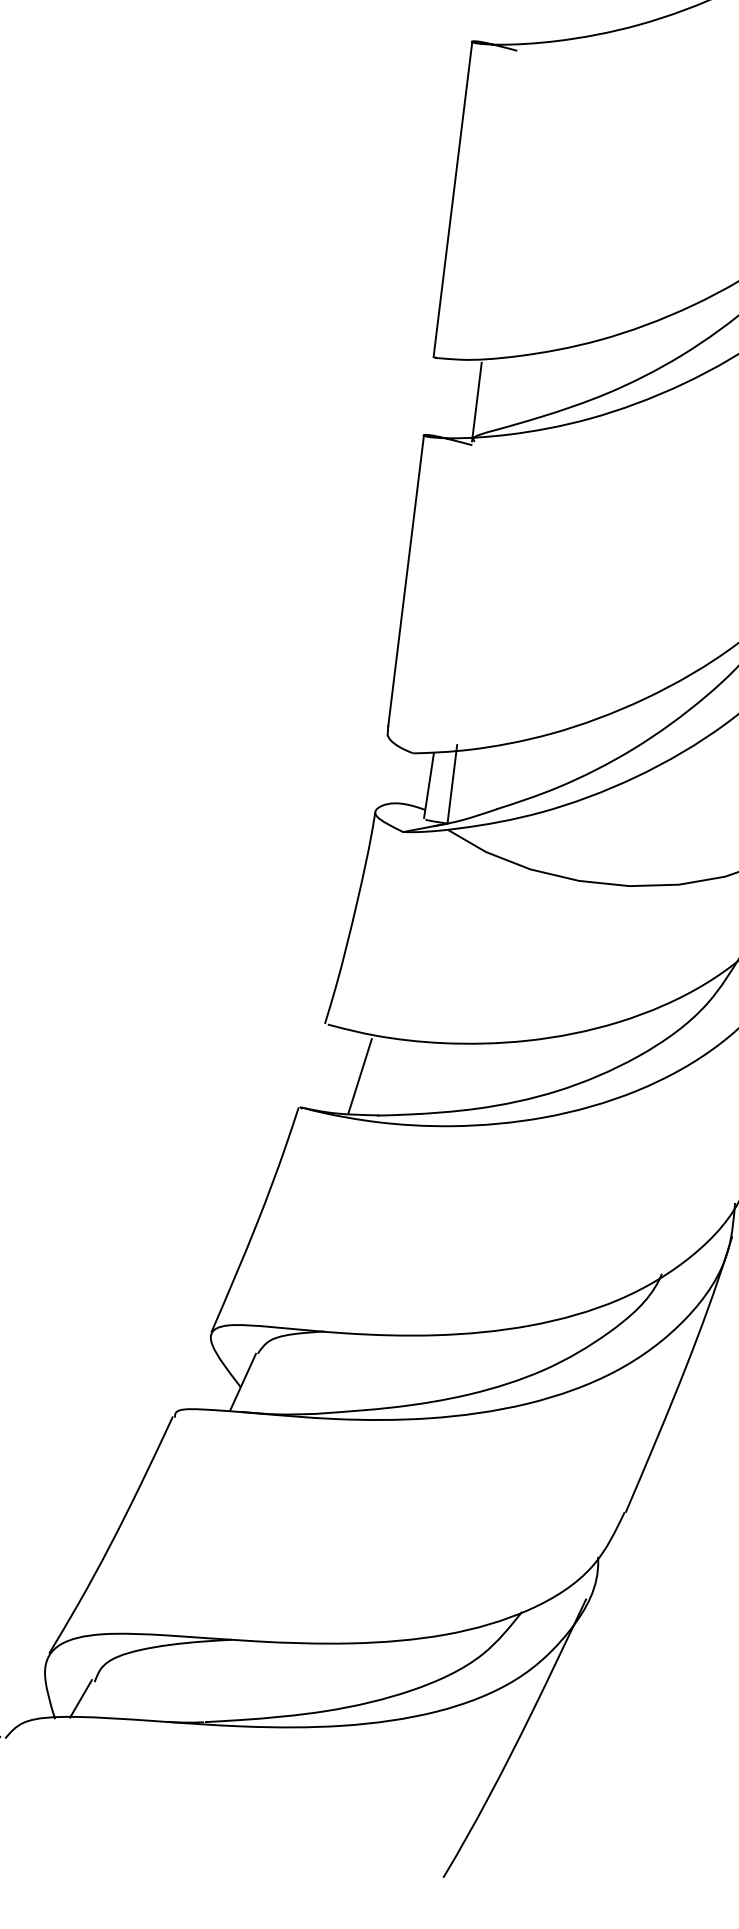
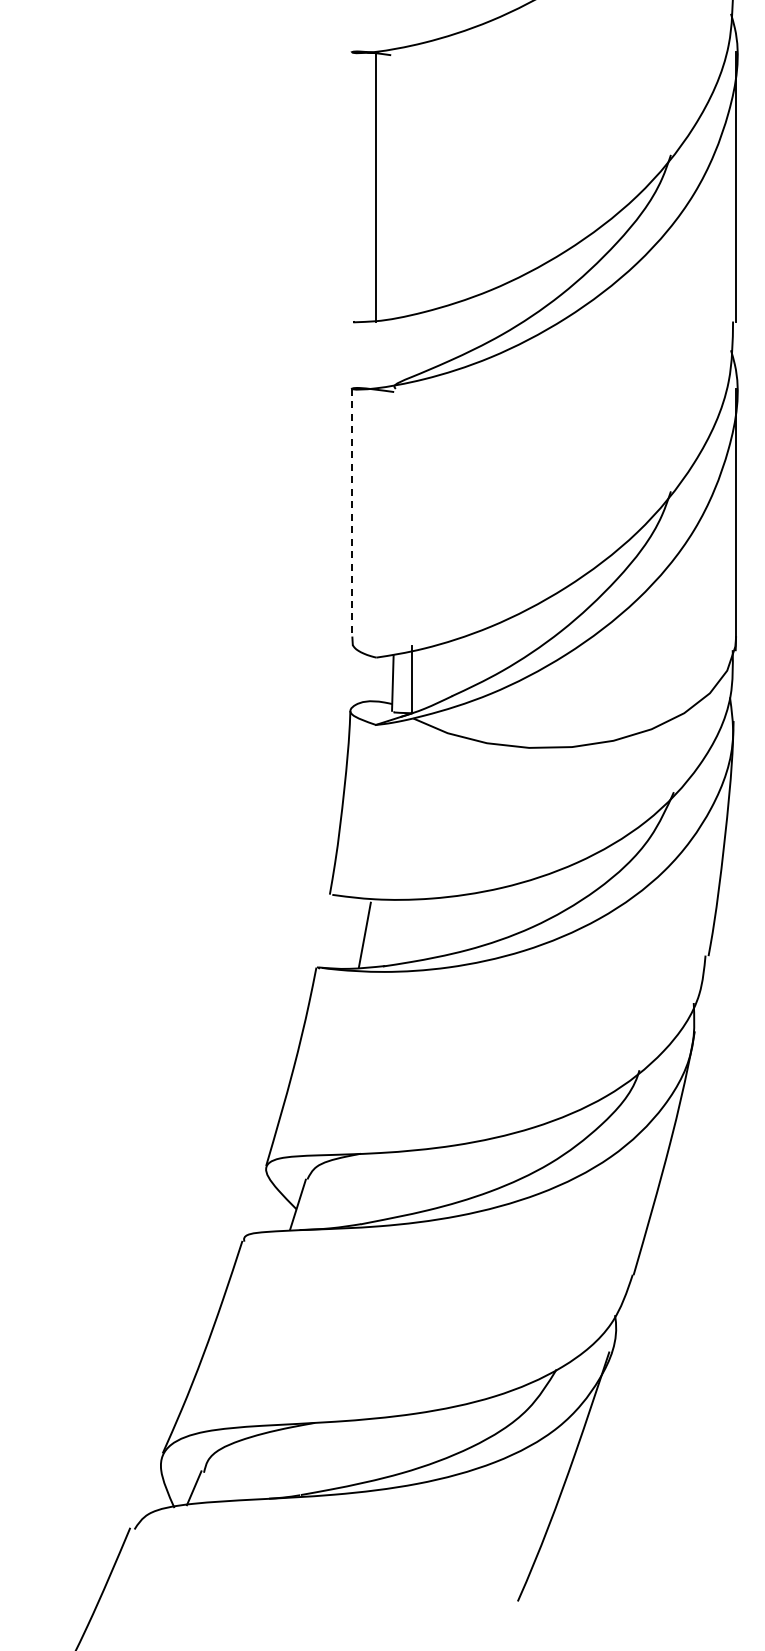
line: (453, 198) -> (376, 186), moved
line: (476, 401) -> (393, 354), removed
line: (406, 581) -> (352, 513), solid -> dashed

